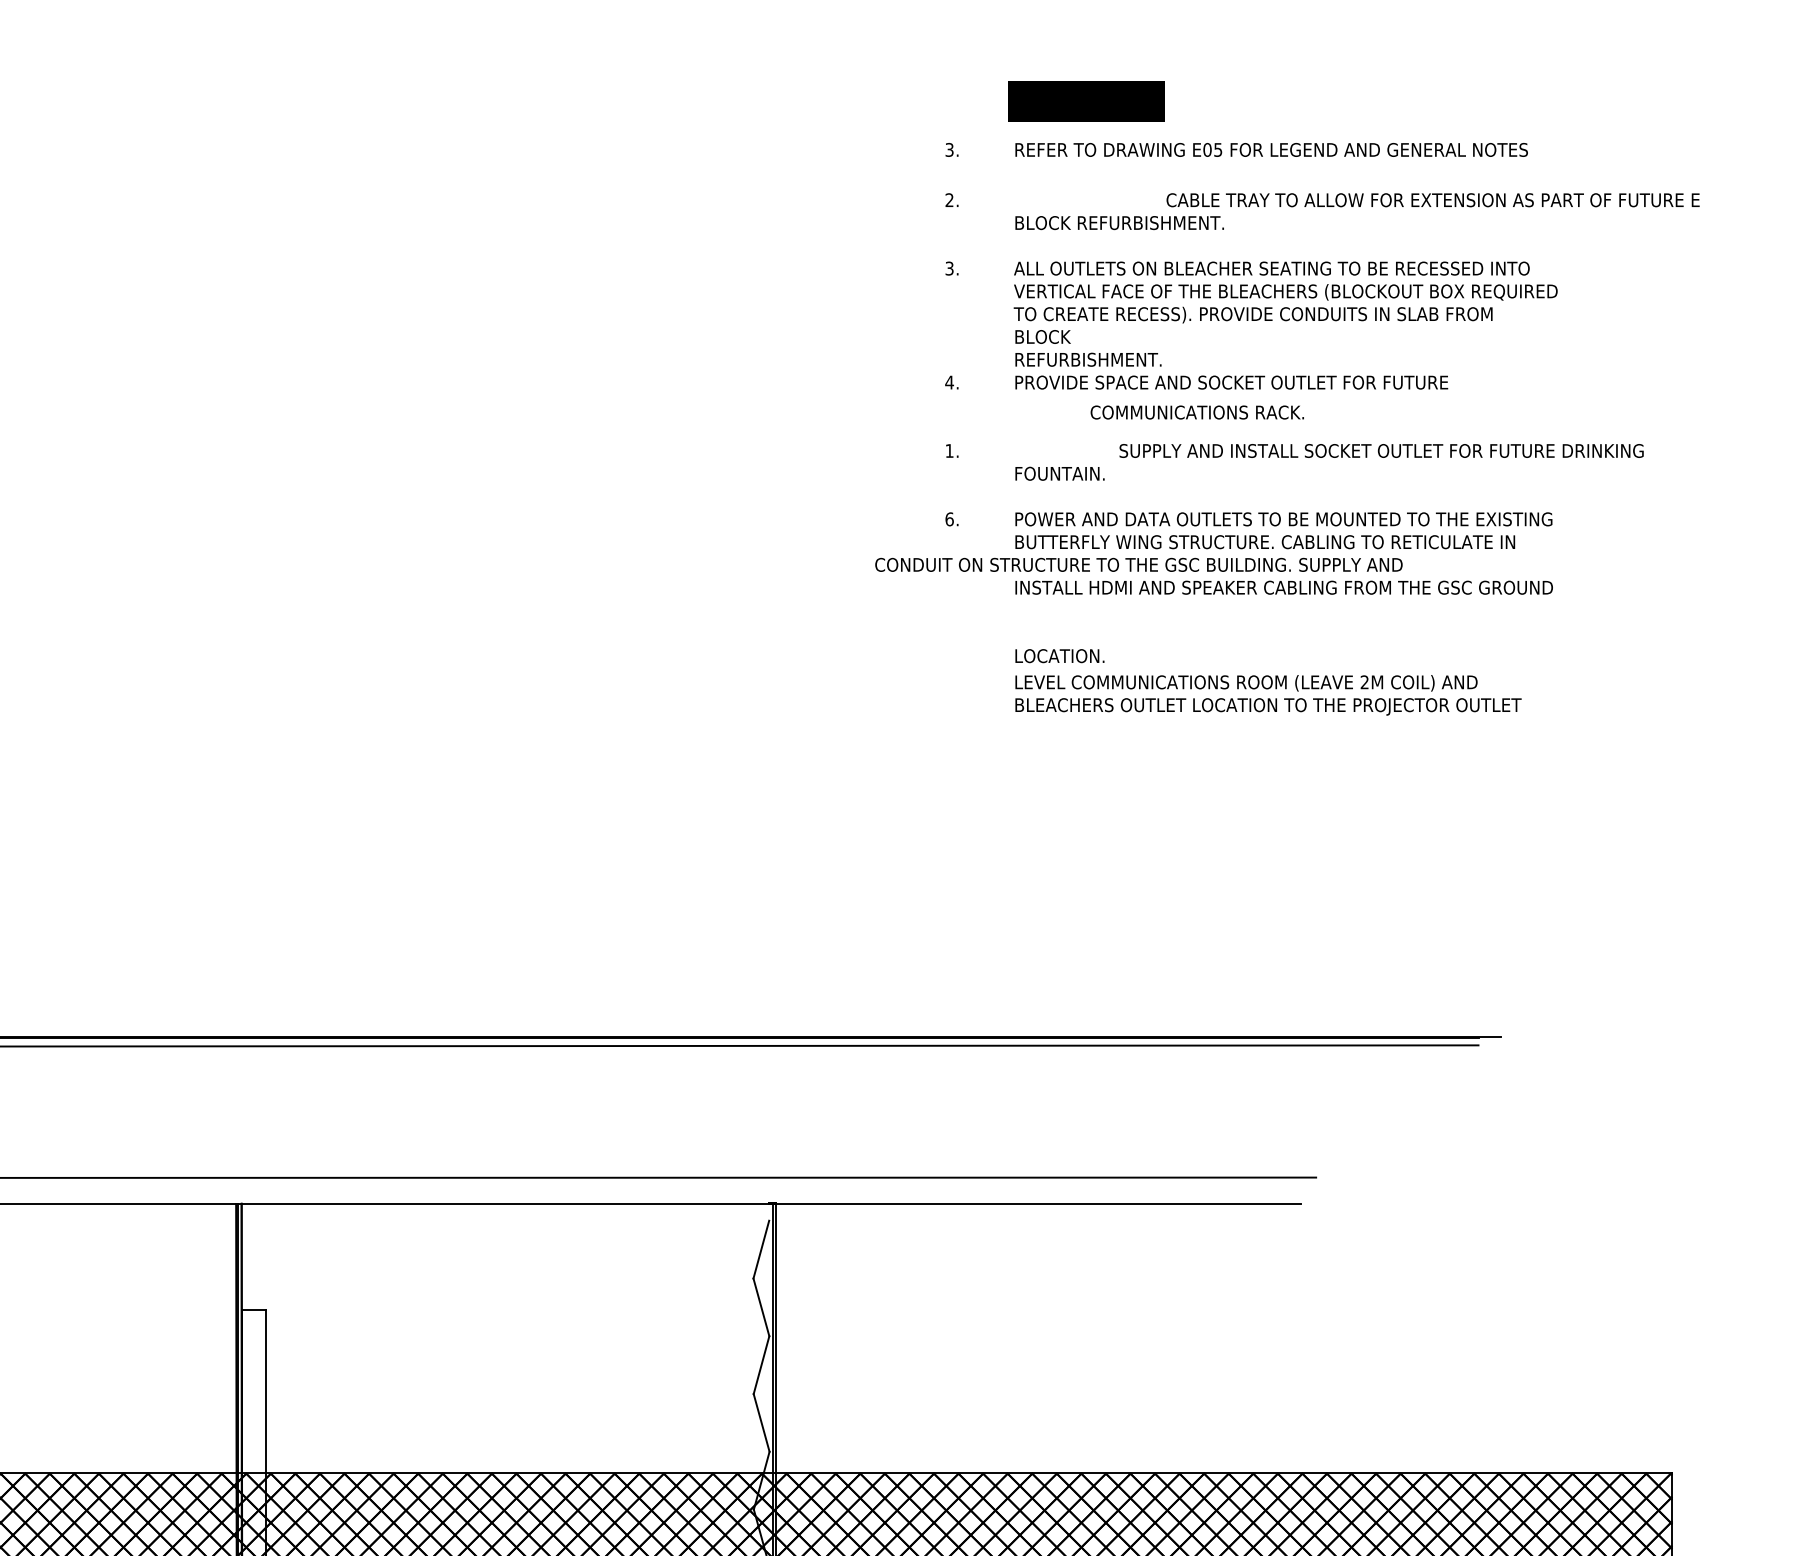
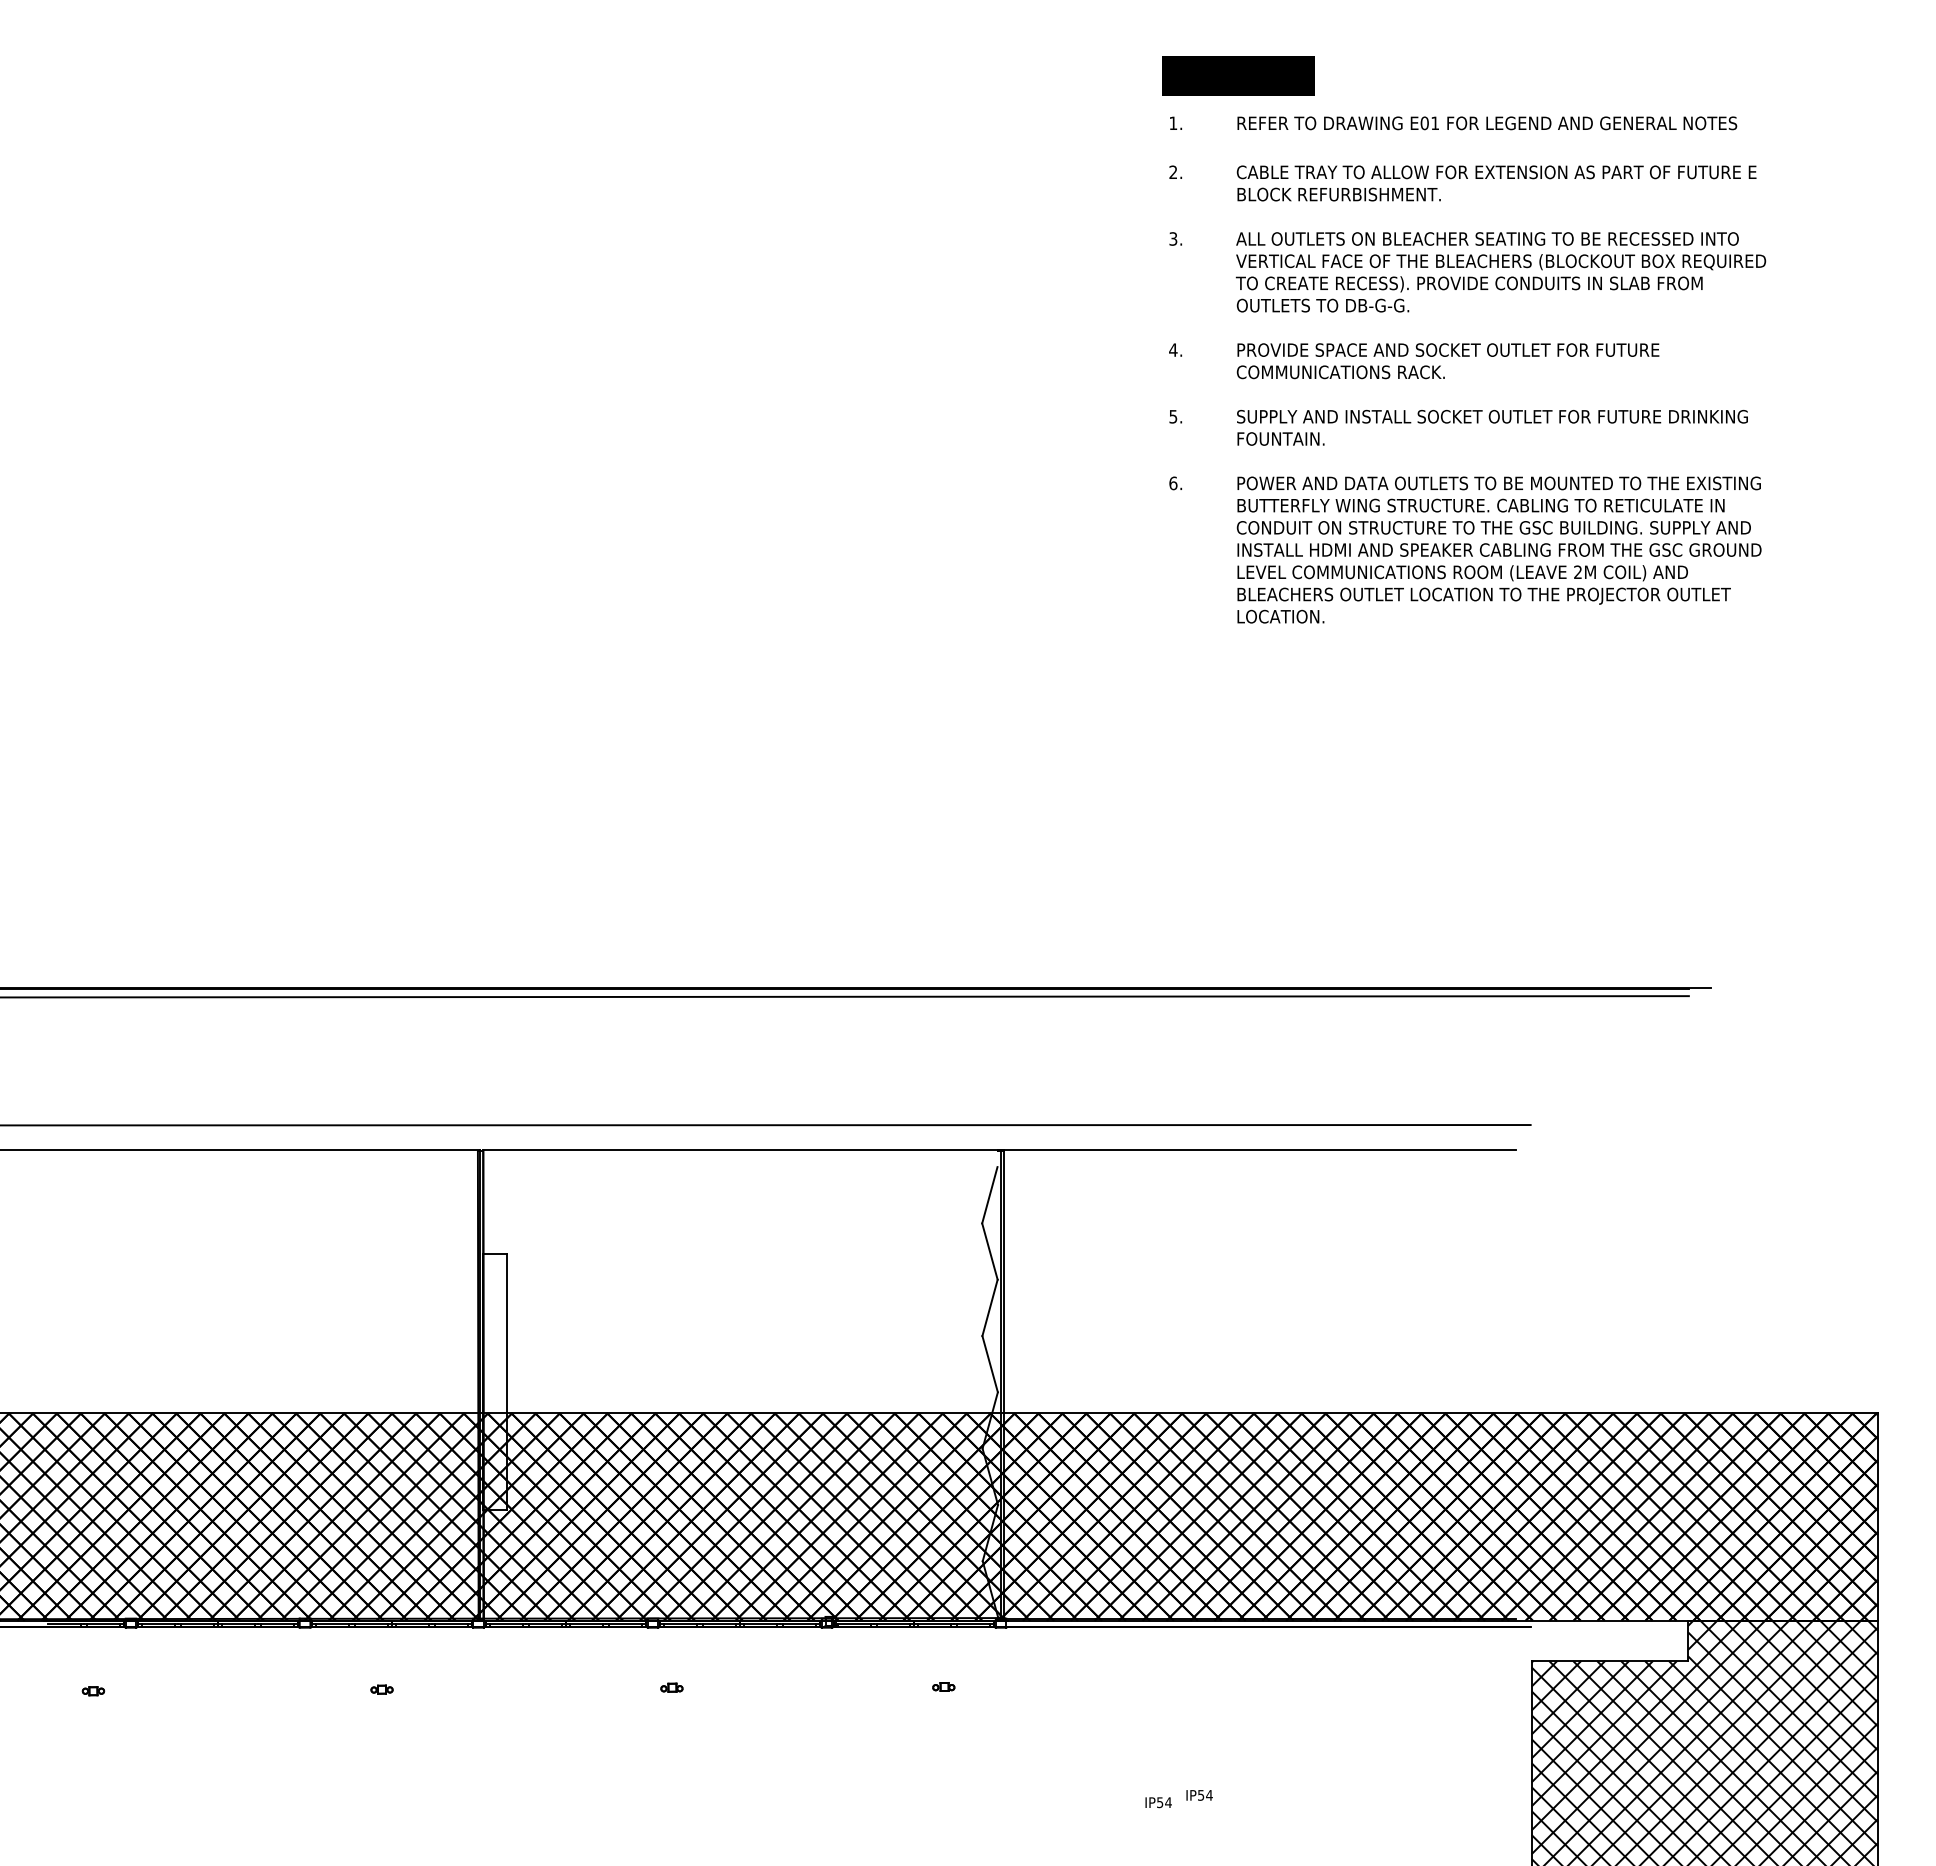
part: (1087, 100) -> (1238, 75), moved
text: (949, 150) -> (1173, 123), 3. -> 1.
text: (1217, 150) -> (1434, 123), E05 -> E01
text: (1432, 200) -> (1496, 172), moved
text: (1102, 348) -> (1322, 316), BLOCK REFURBISHMENT. -> OUTLETS TO DB-G-G.
text: (1196, 412) -> (1340, 372), moved
text: (949, 450) -> (1173, 416), 1. -> 5.
text: (1381, 450) -> (1492, 416), moved
text: (1138, 564) -> (1493, 527), moved
text: (1267, 694) -> (1483, 584), moved

